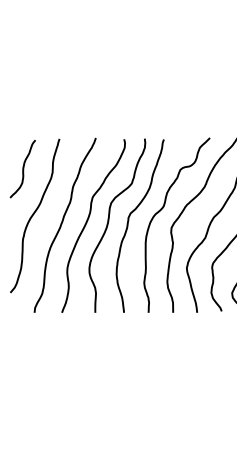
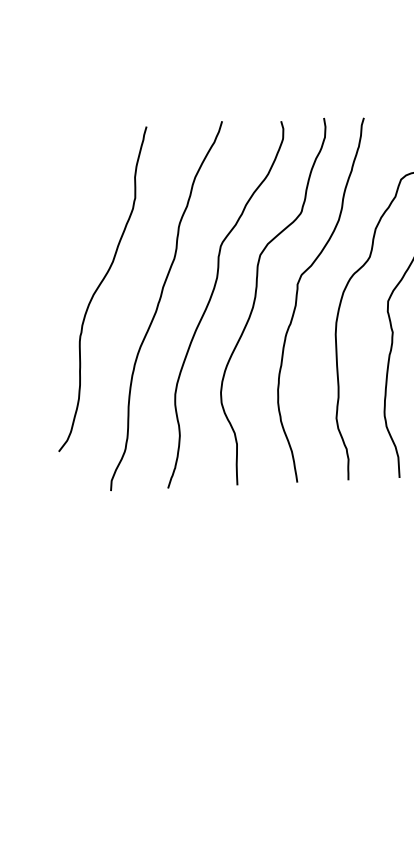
curve: (22, 168) -> (72, 191), removed

